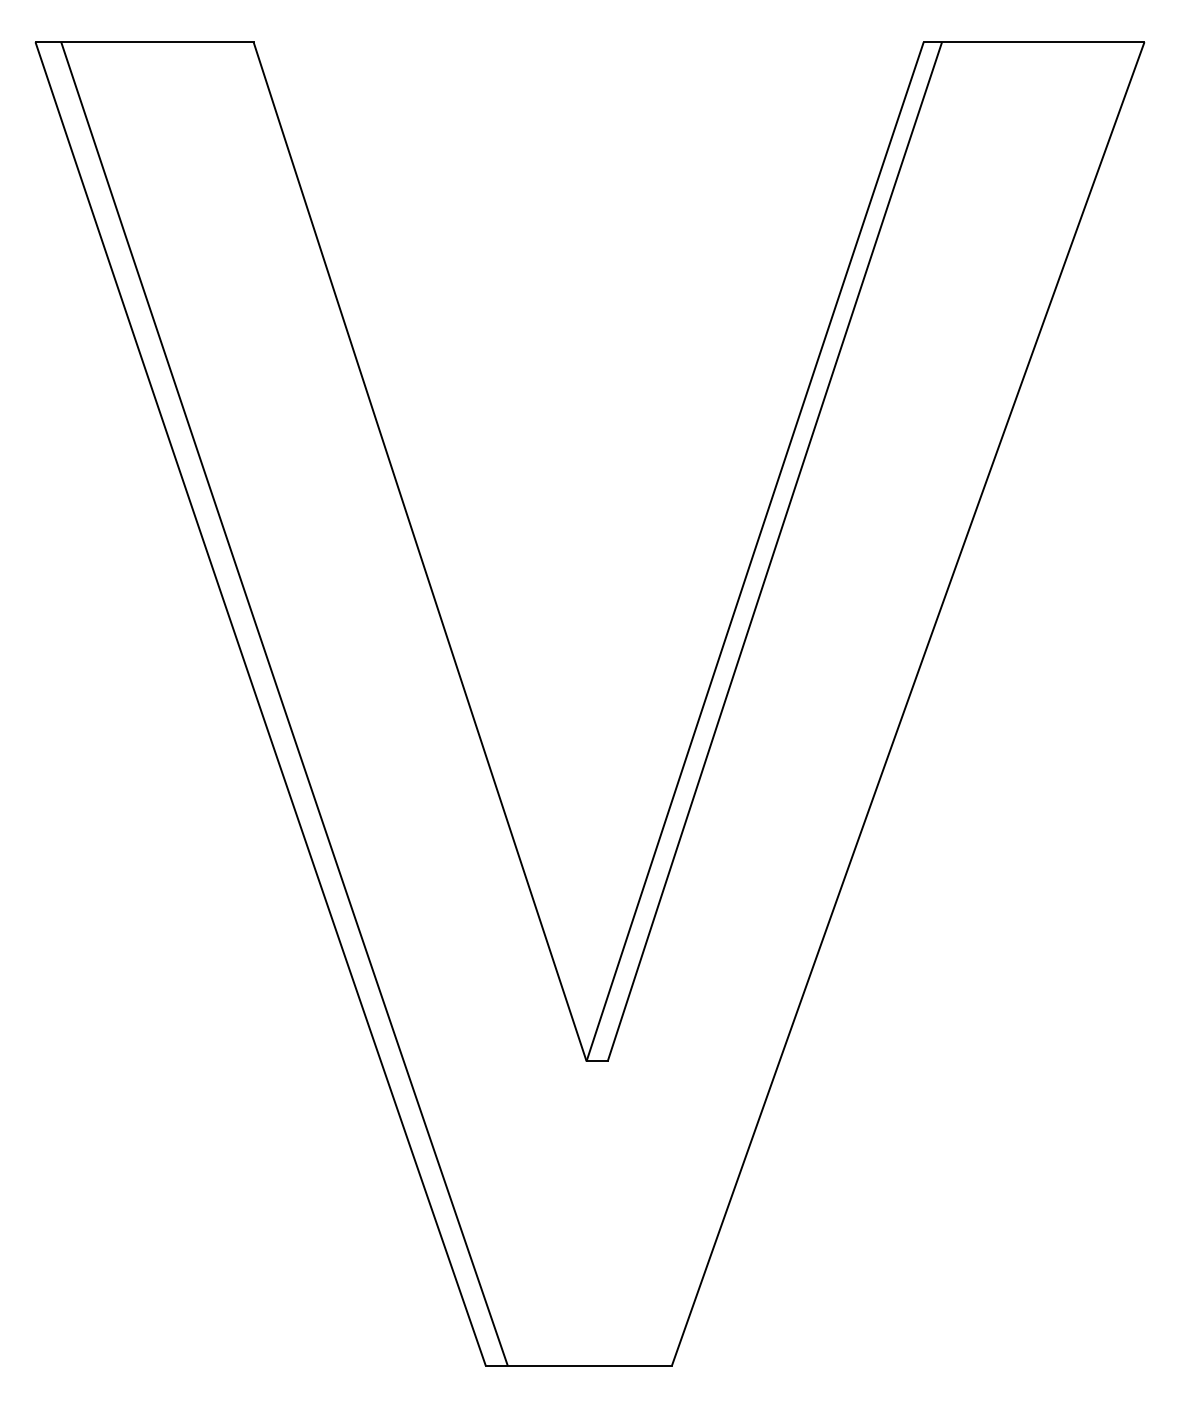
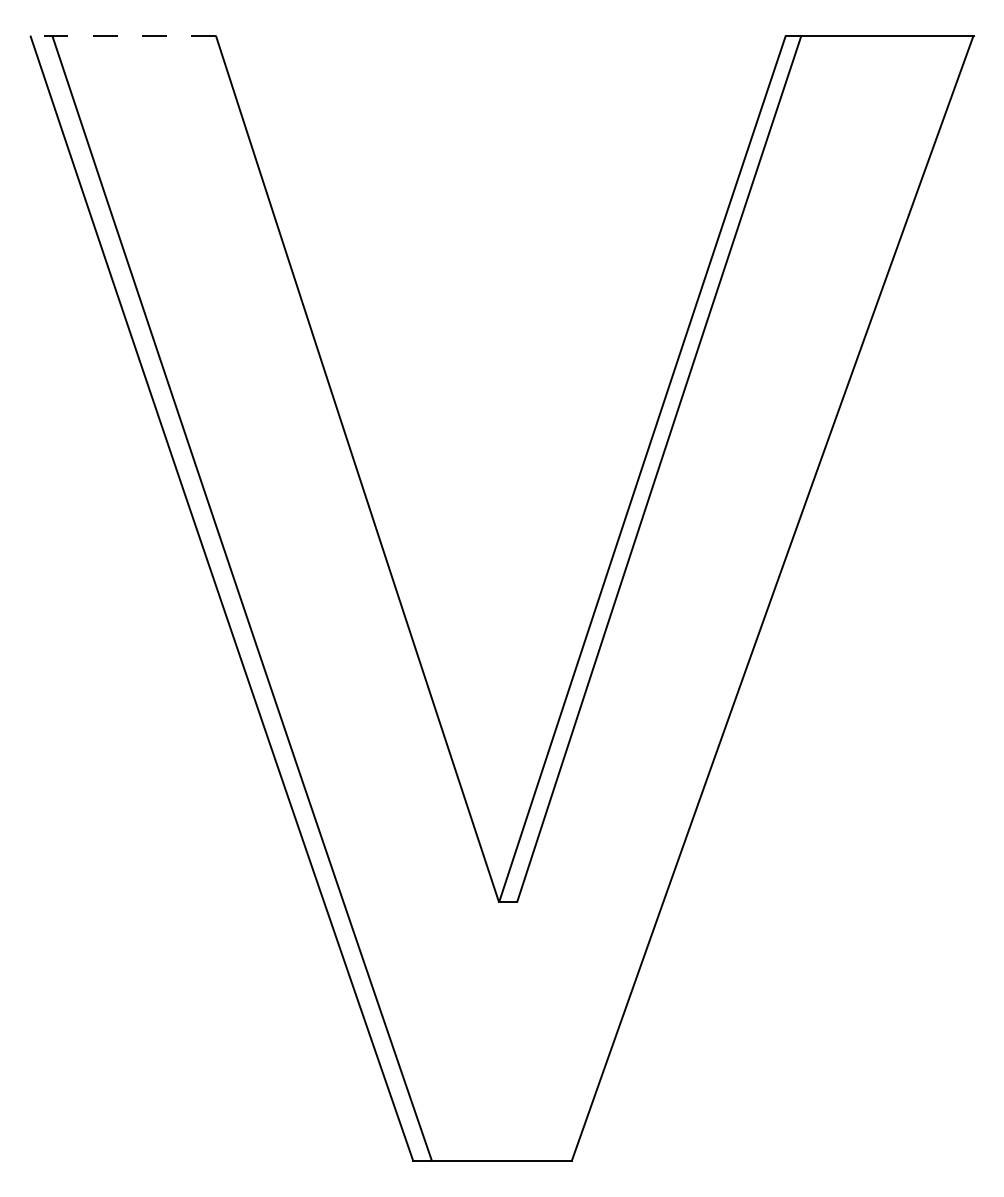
line: (144, 42) -> (123, 35), solid -> dashed

